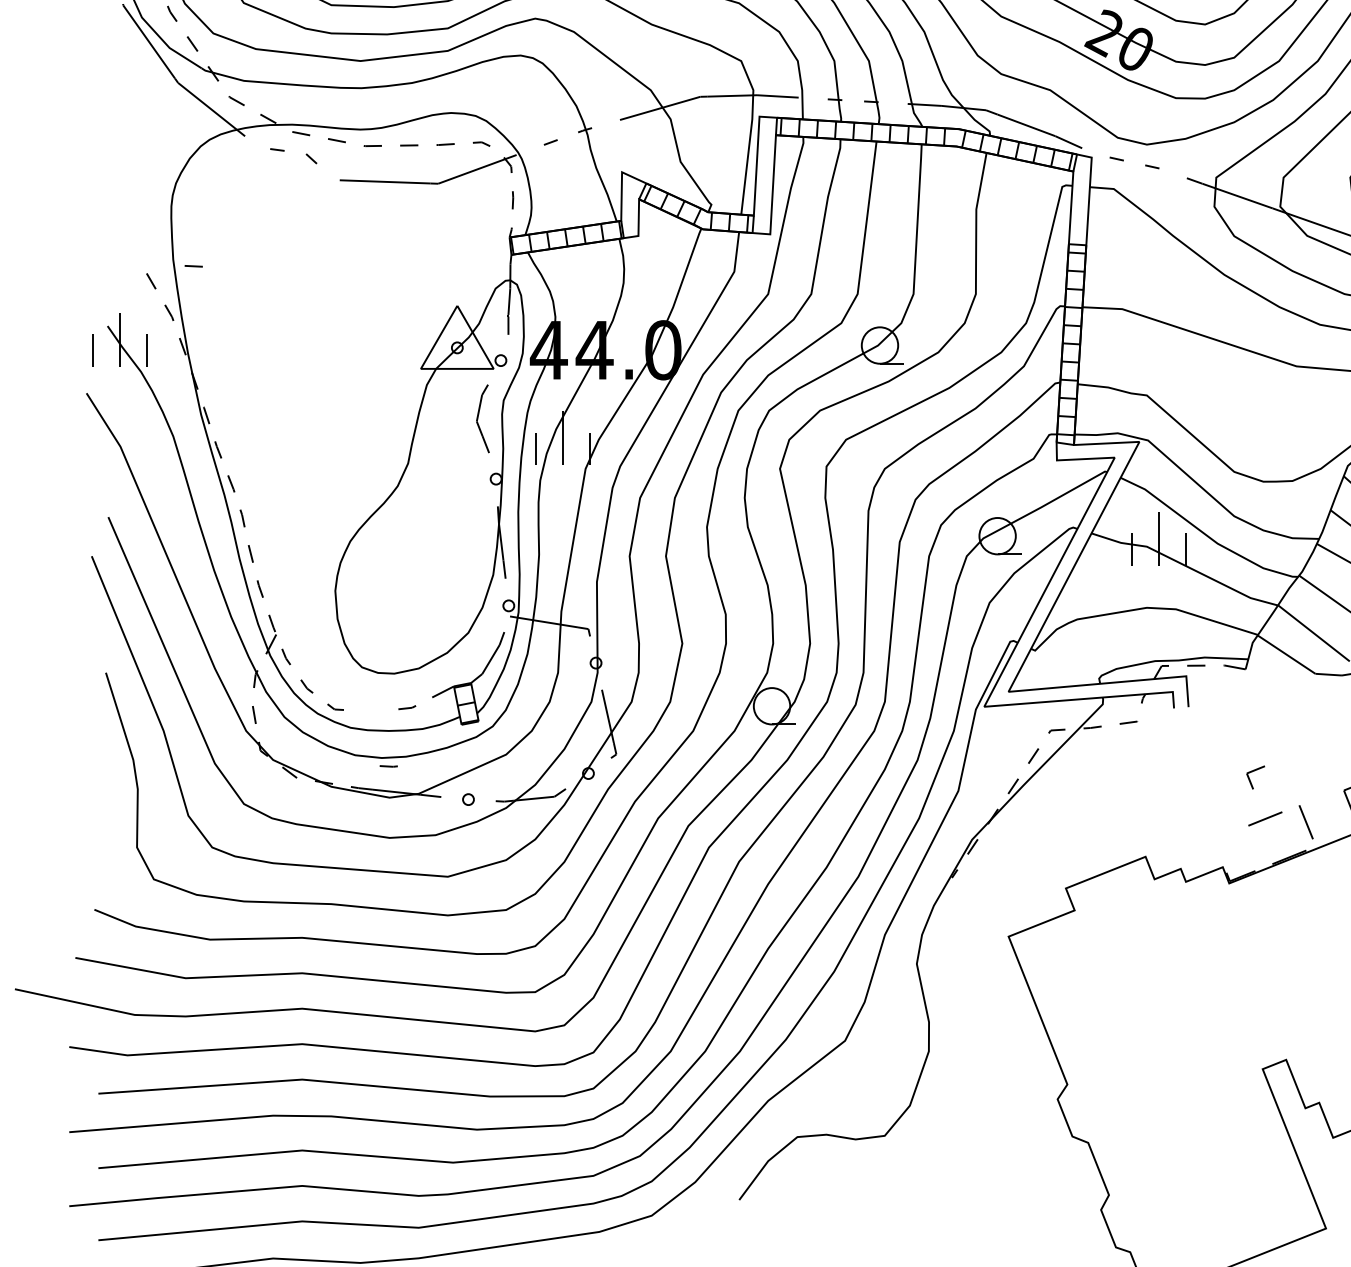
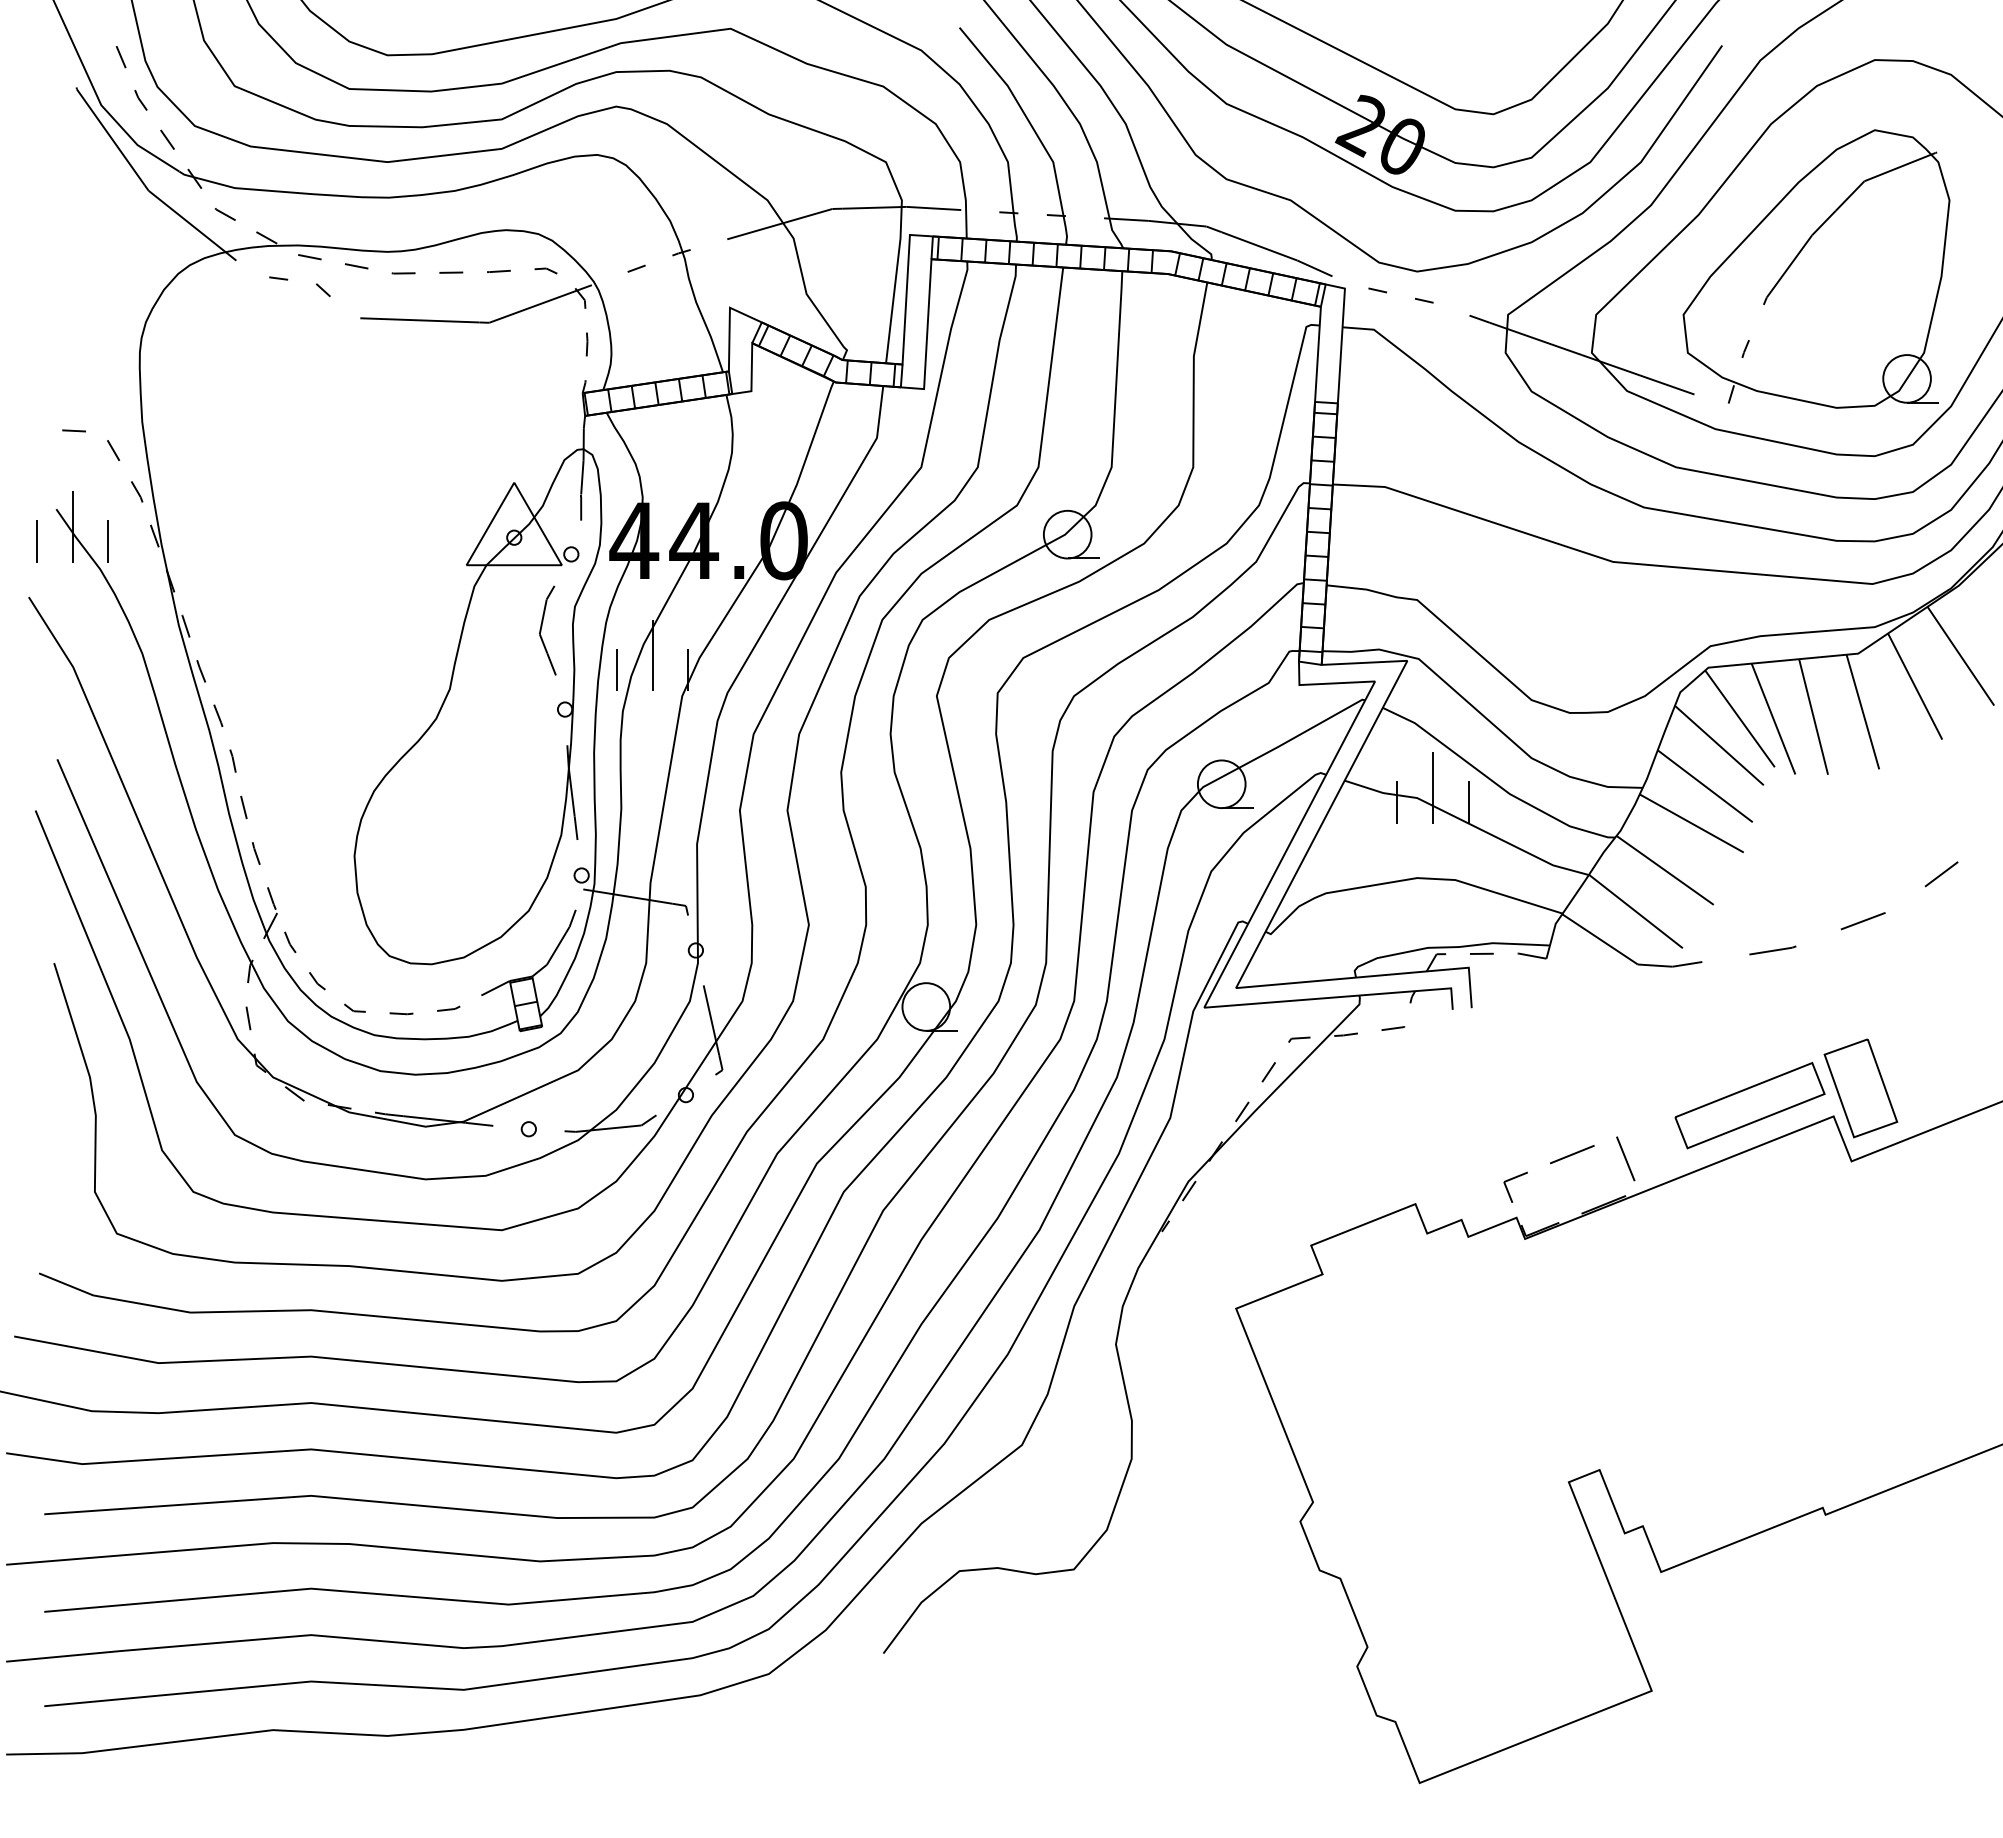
line: (193, 265) -> (73, 430), moved
line: (388, 766) -> (401, 1013), moved
part: (1254, 771) -> (1513, 1179), moved

